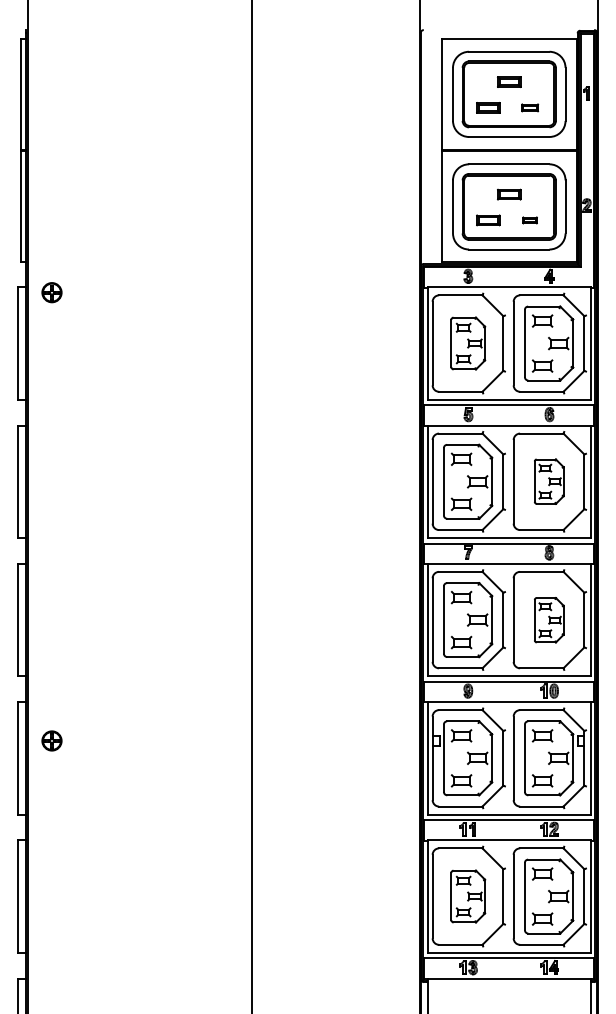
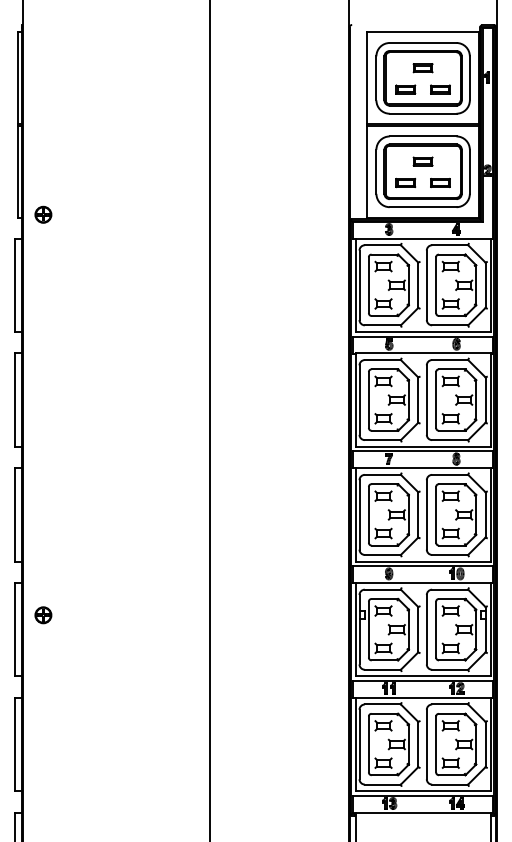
part: (529, 107) -> (439, 89), size x1.43
part: (529, 220) -> (439, 183), size x1.67
part: (51, 292) -> (43, 214), moved
part: (468, 343) -> (389, 285), size x1.43
part: (549, 481) -> (456, 399), size x1.67
part: (549, 620) -> (456, 515), size x1.67
part: (468, 896) -> (389, 744), size x1.43

